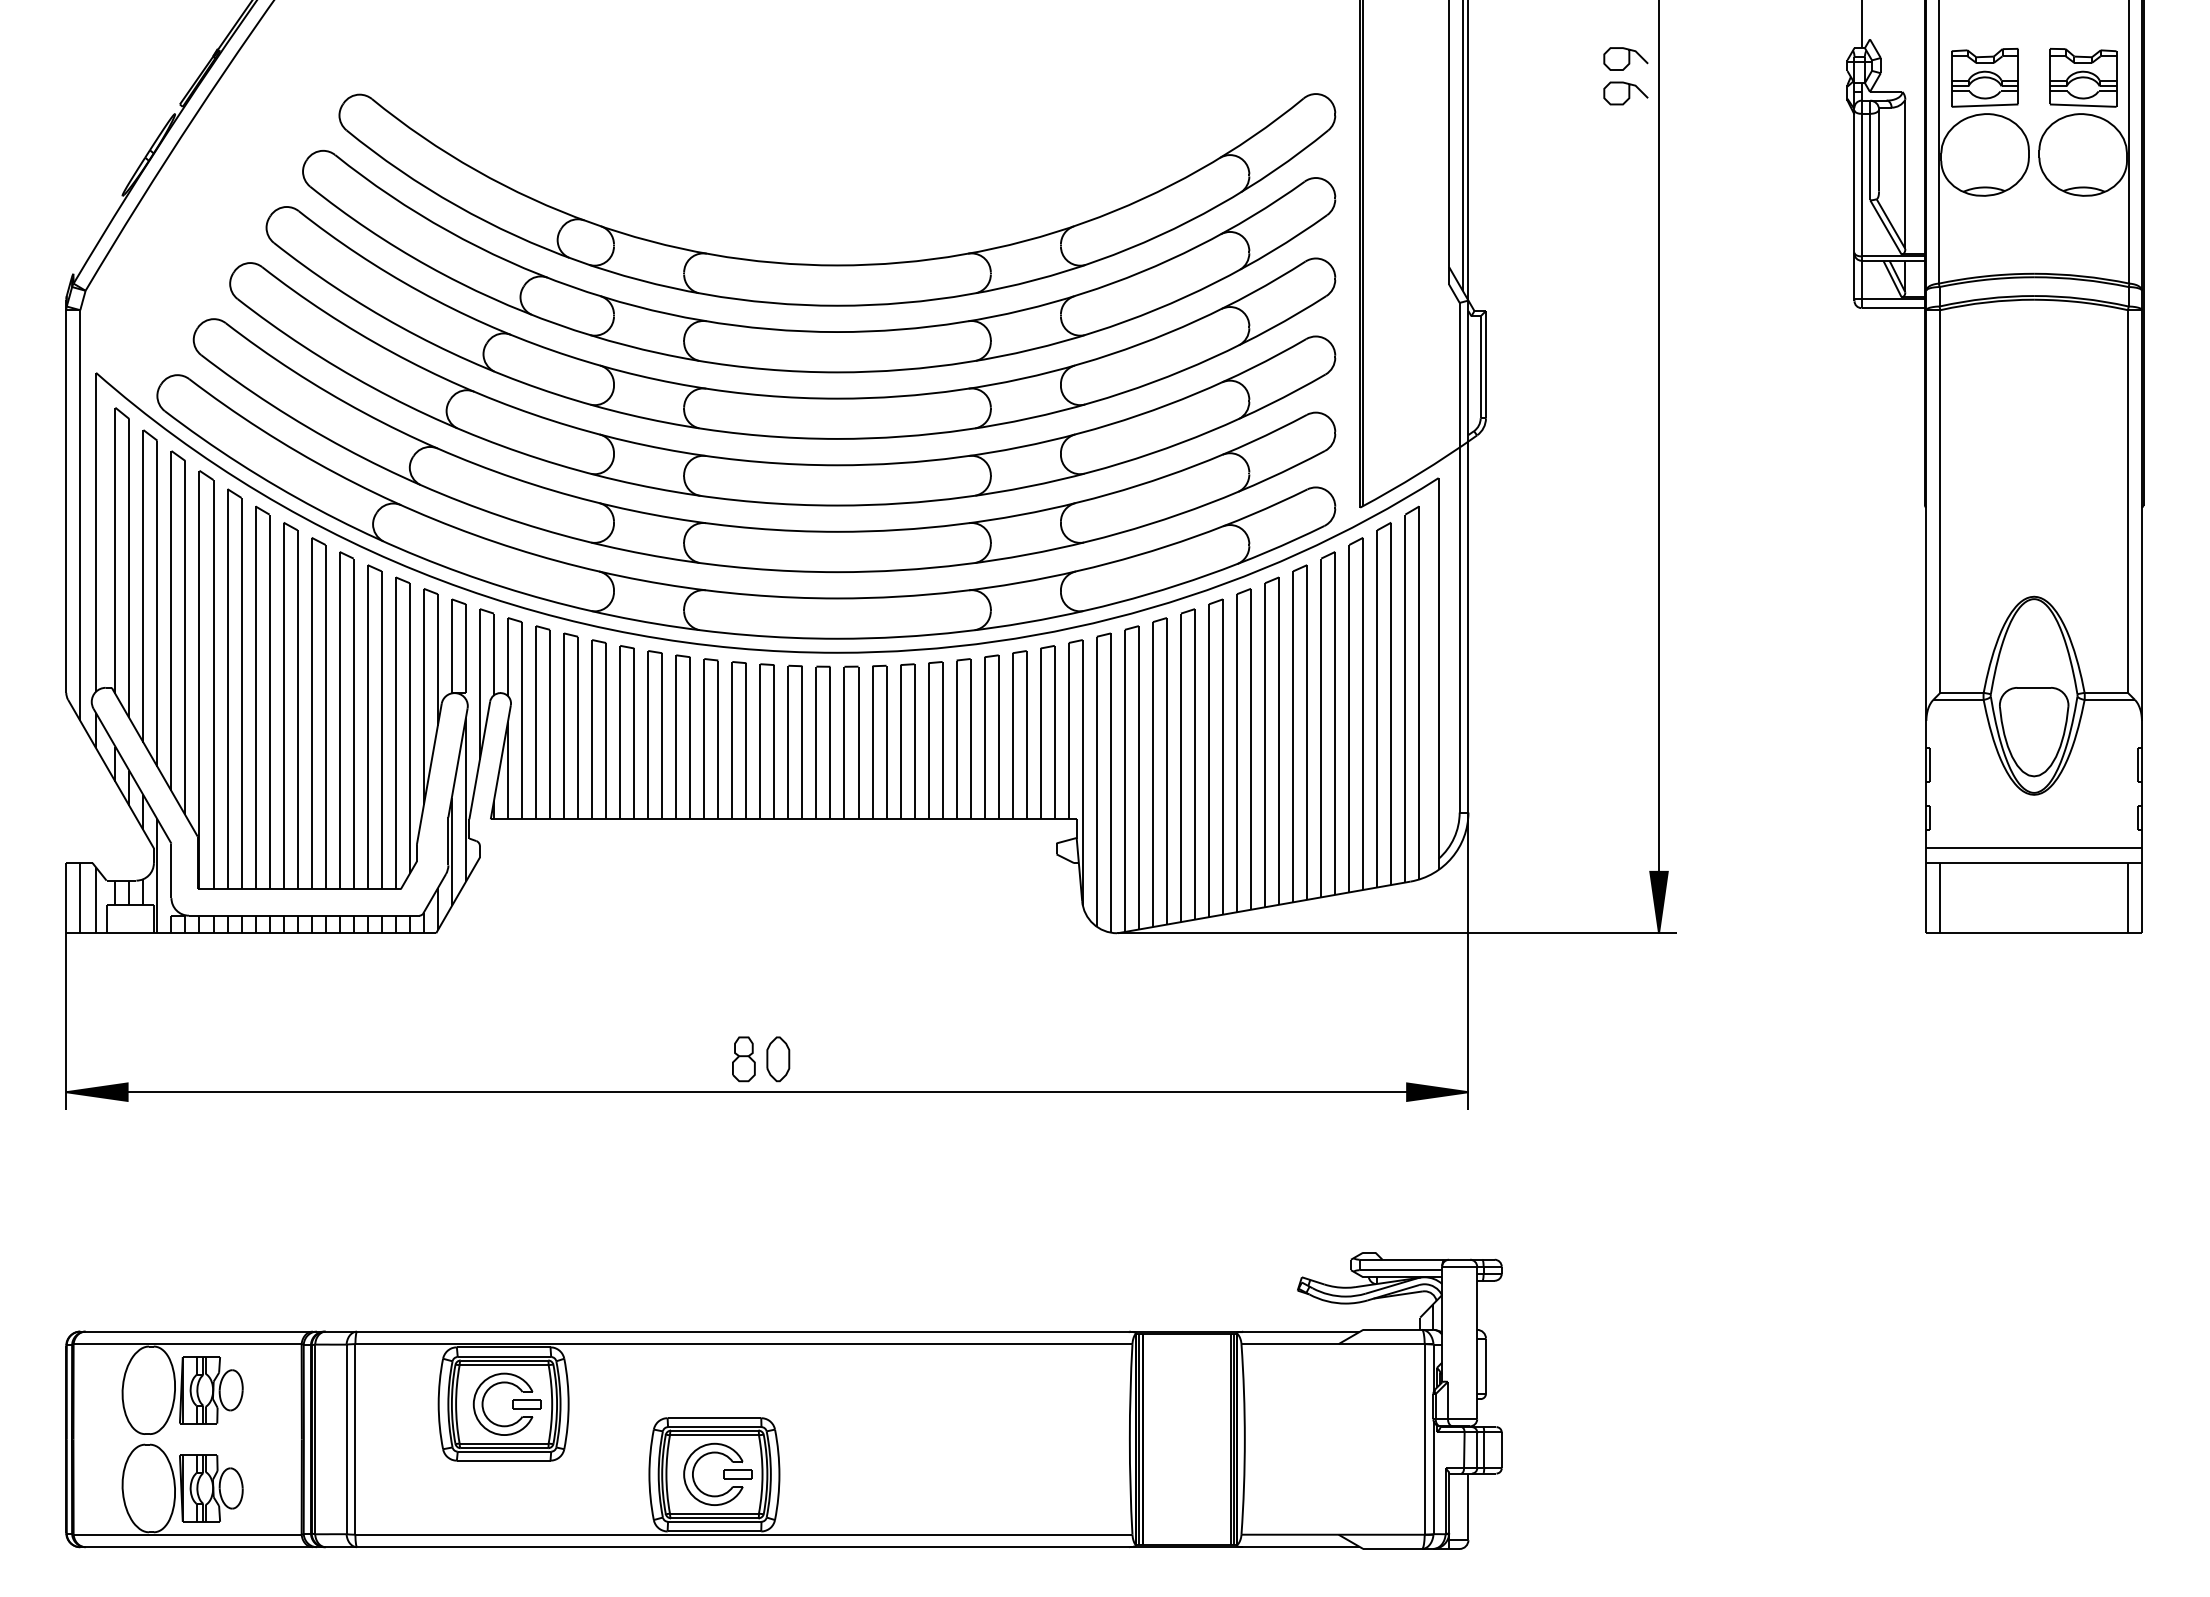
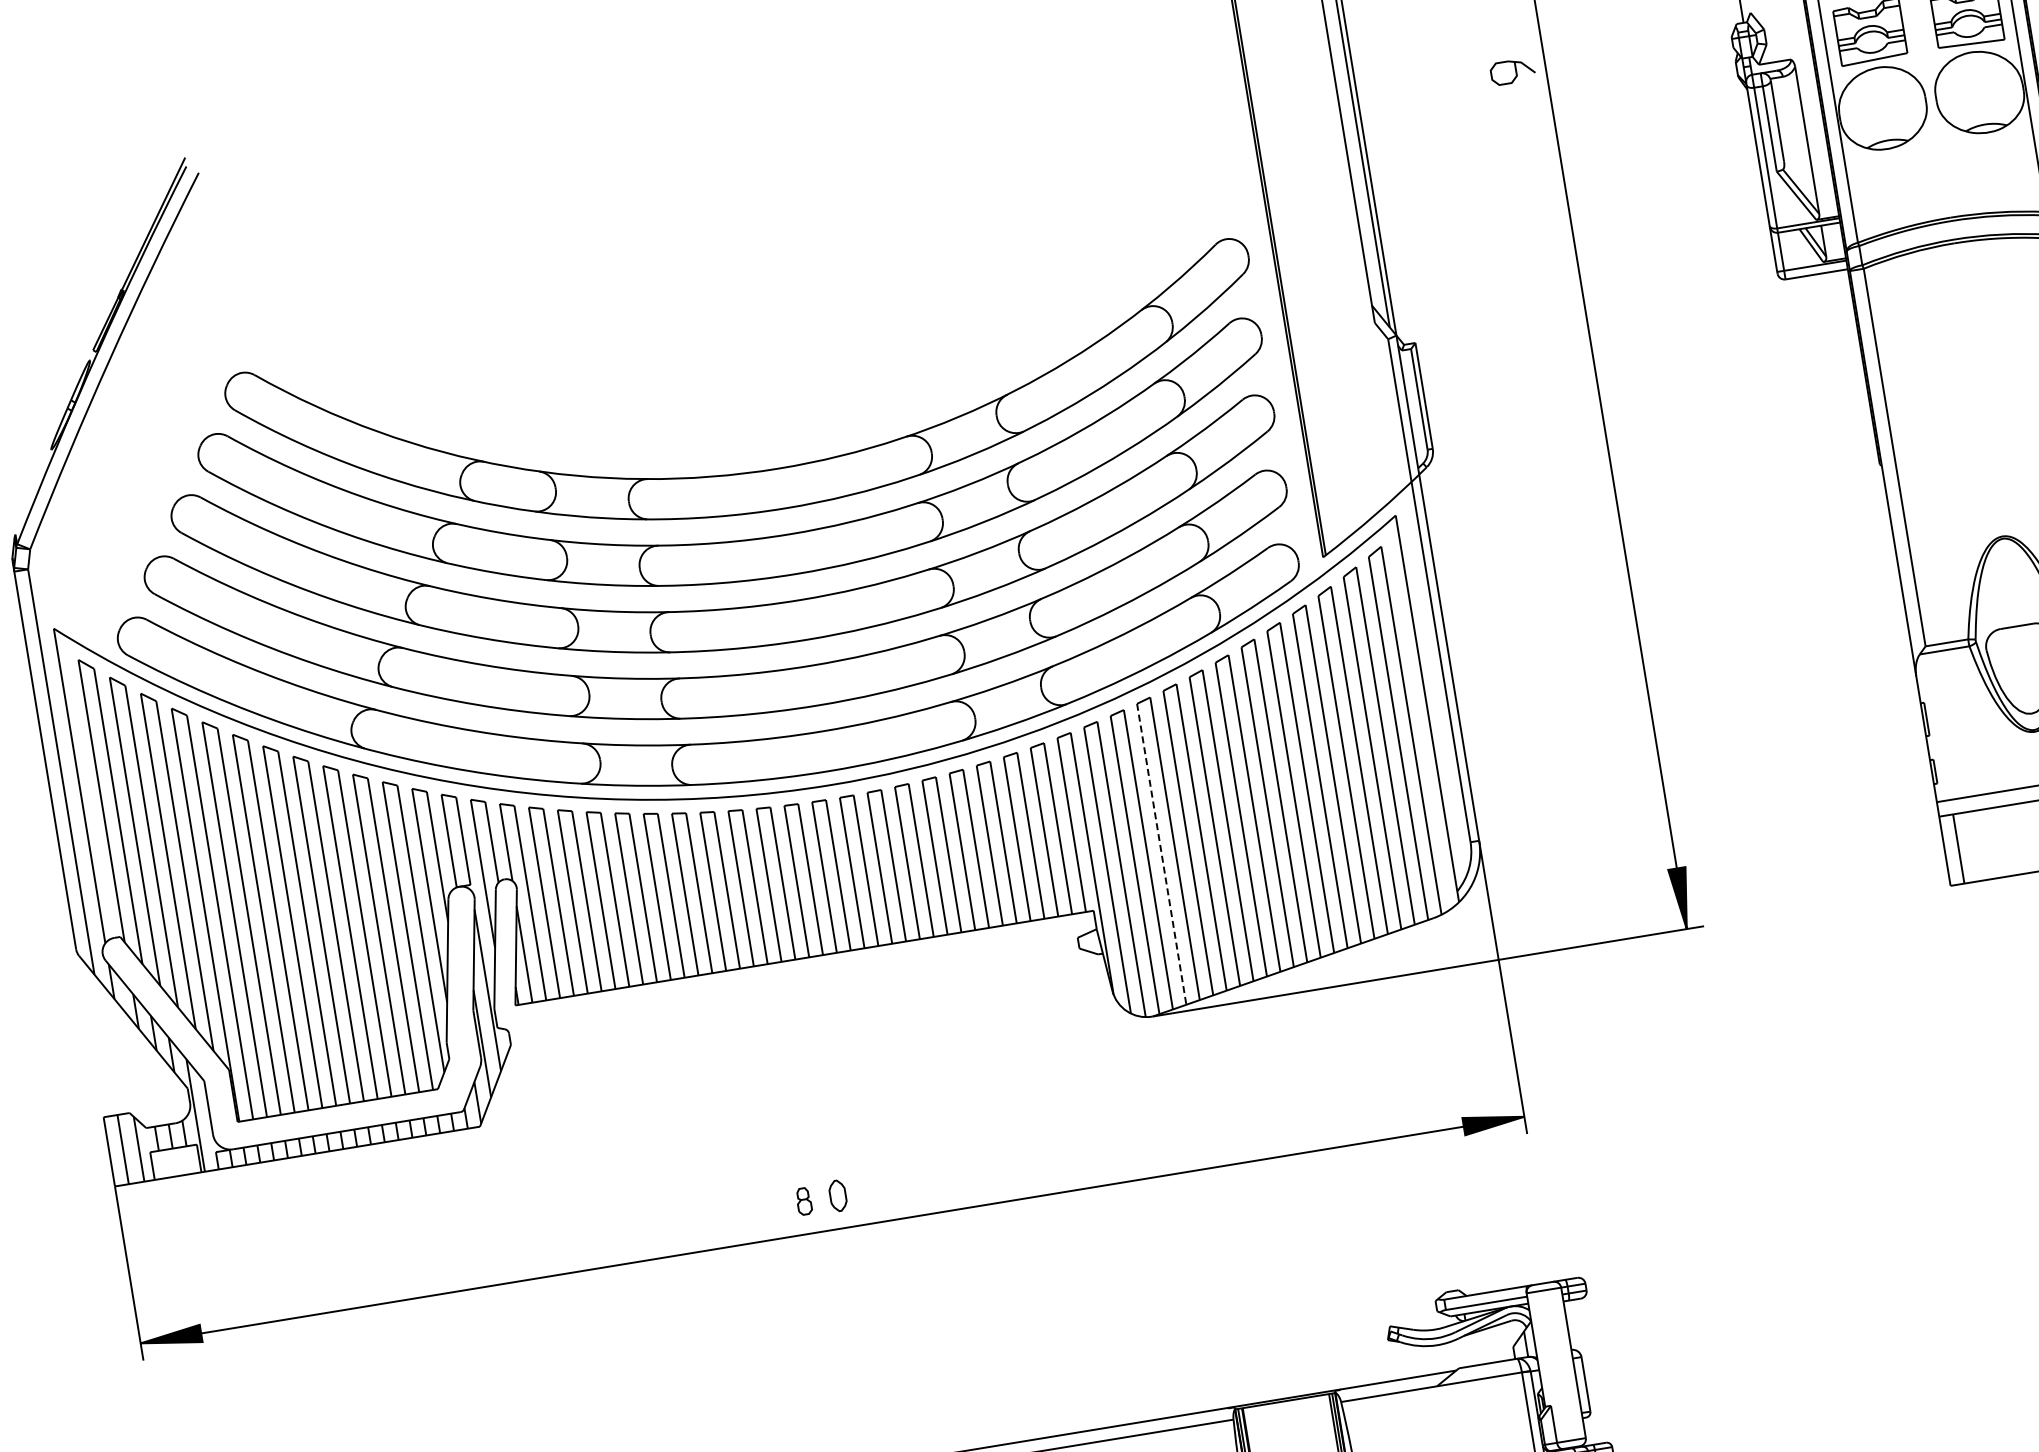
curve: (1628, 93) -> (1520, 105), removed
part: (837, 264) -> (767, 401), removed
line: (1152, 775) -> (1161, 855), solid -> dashed
part: (743, 1059) -> (803, 1201), size x0.6
part: (778, 1059) -> (838, 1195), size x0.7

